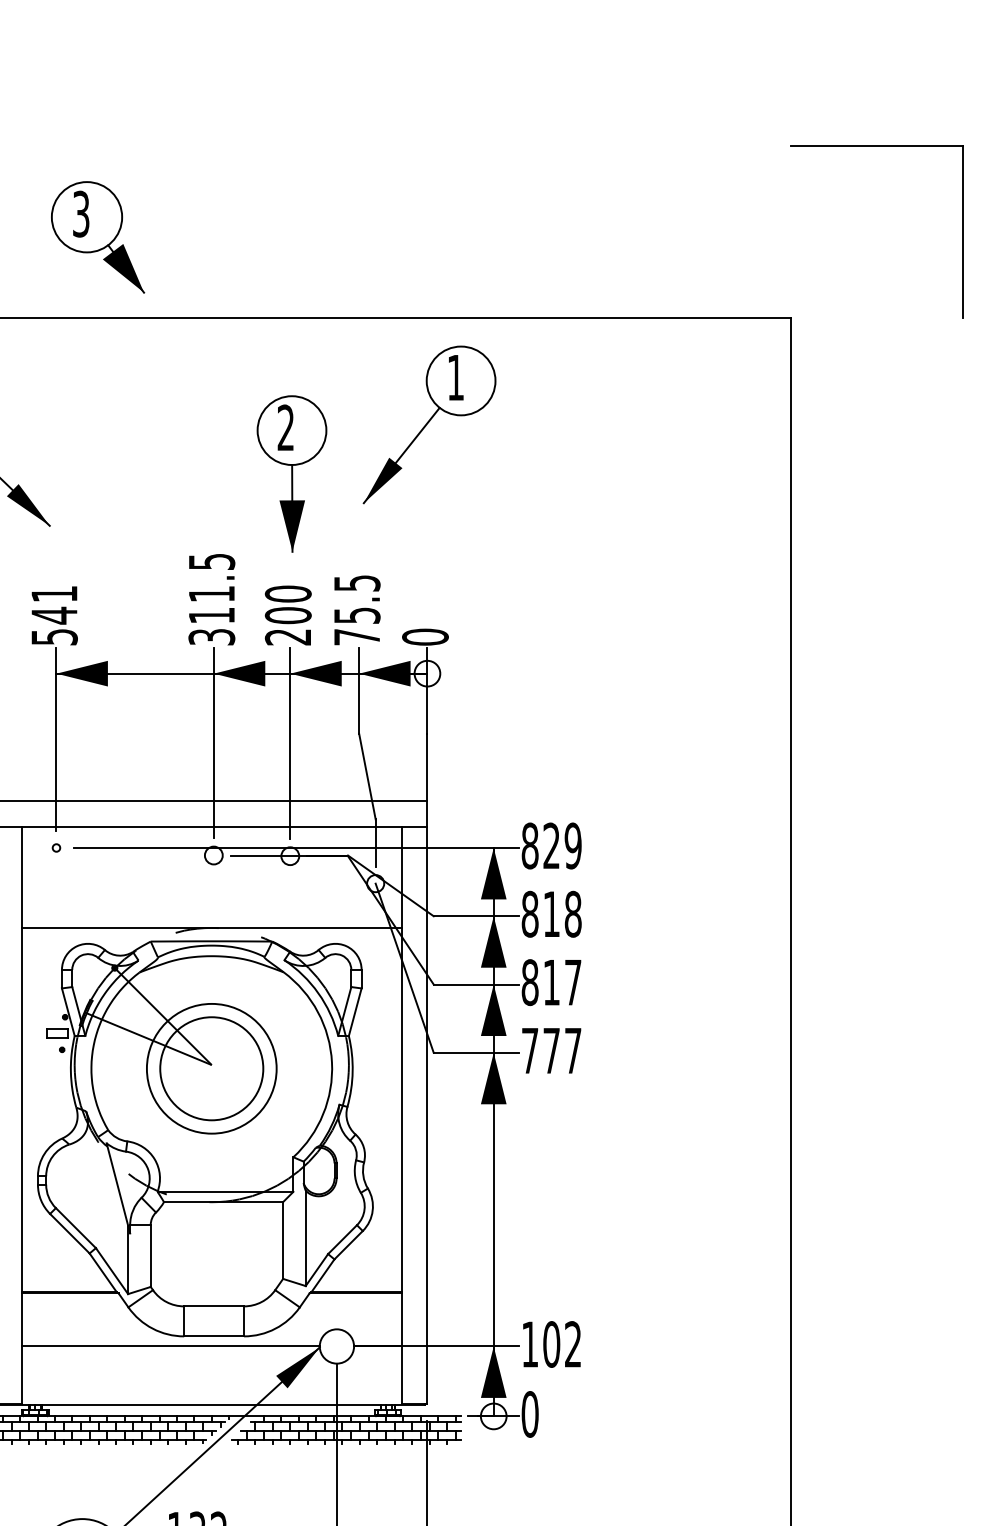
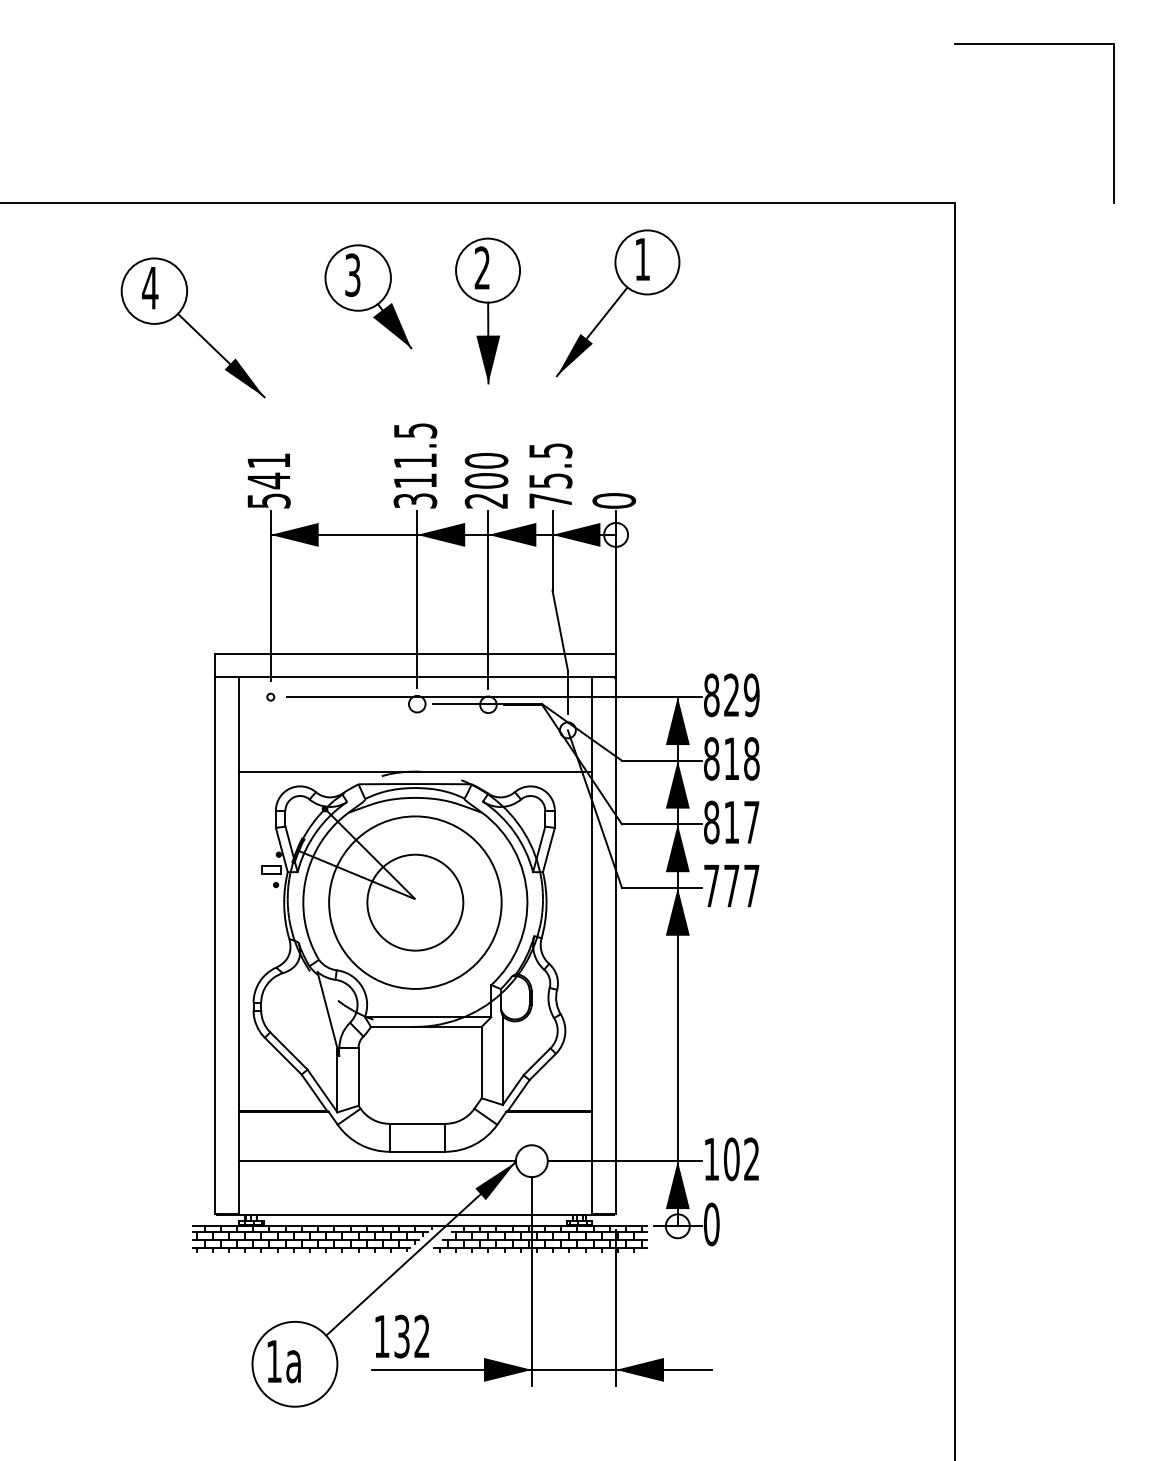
part: (98, 237) -> (368, 296), moved
part: (291, 473) -> (487, 310), moved
circle: (211, 1068) -> (415, 902), size x1.43

